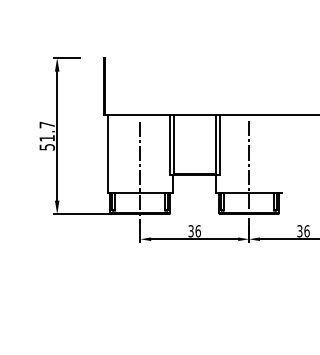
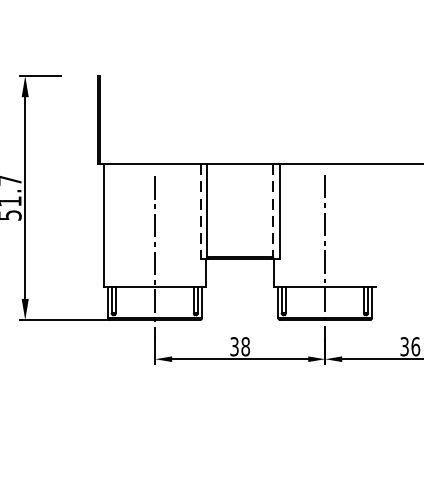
line: (215, 144) -> (272, 211), solid -> dashed
line: (169, 145) -> (200, 212), solid -> dashed
text: (197, 231) -> (244, 347), 36 -> 38

